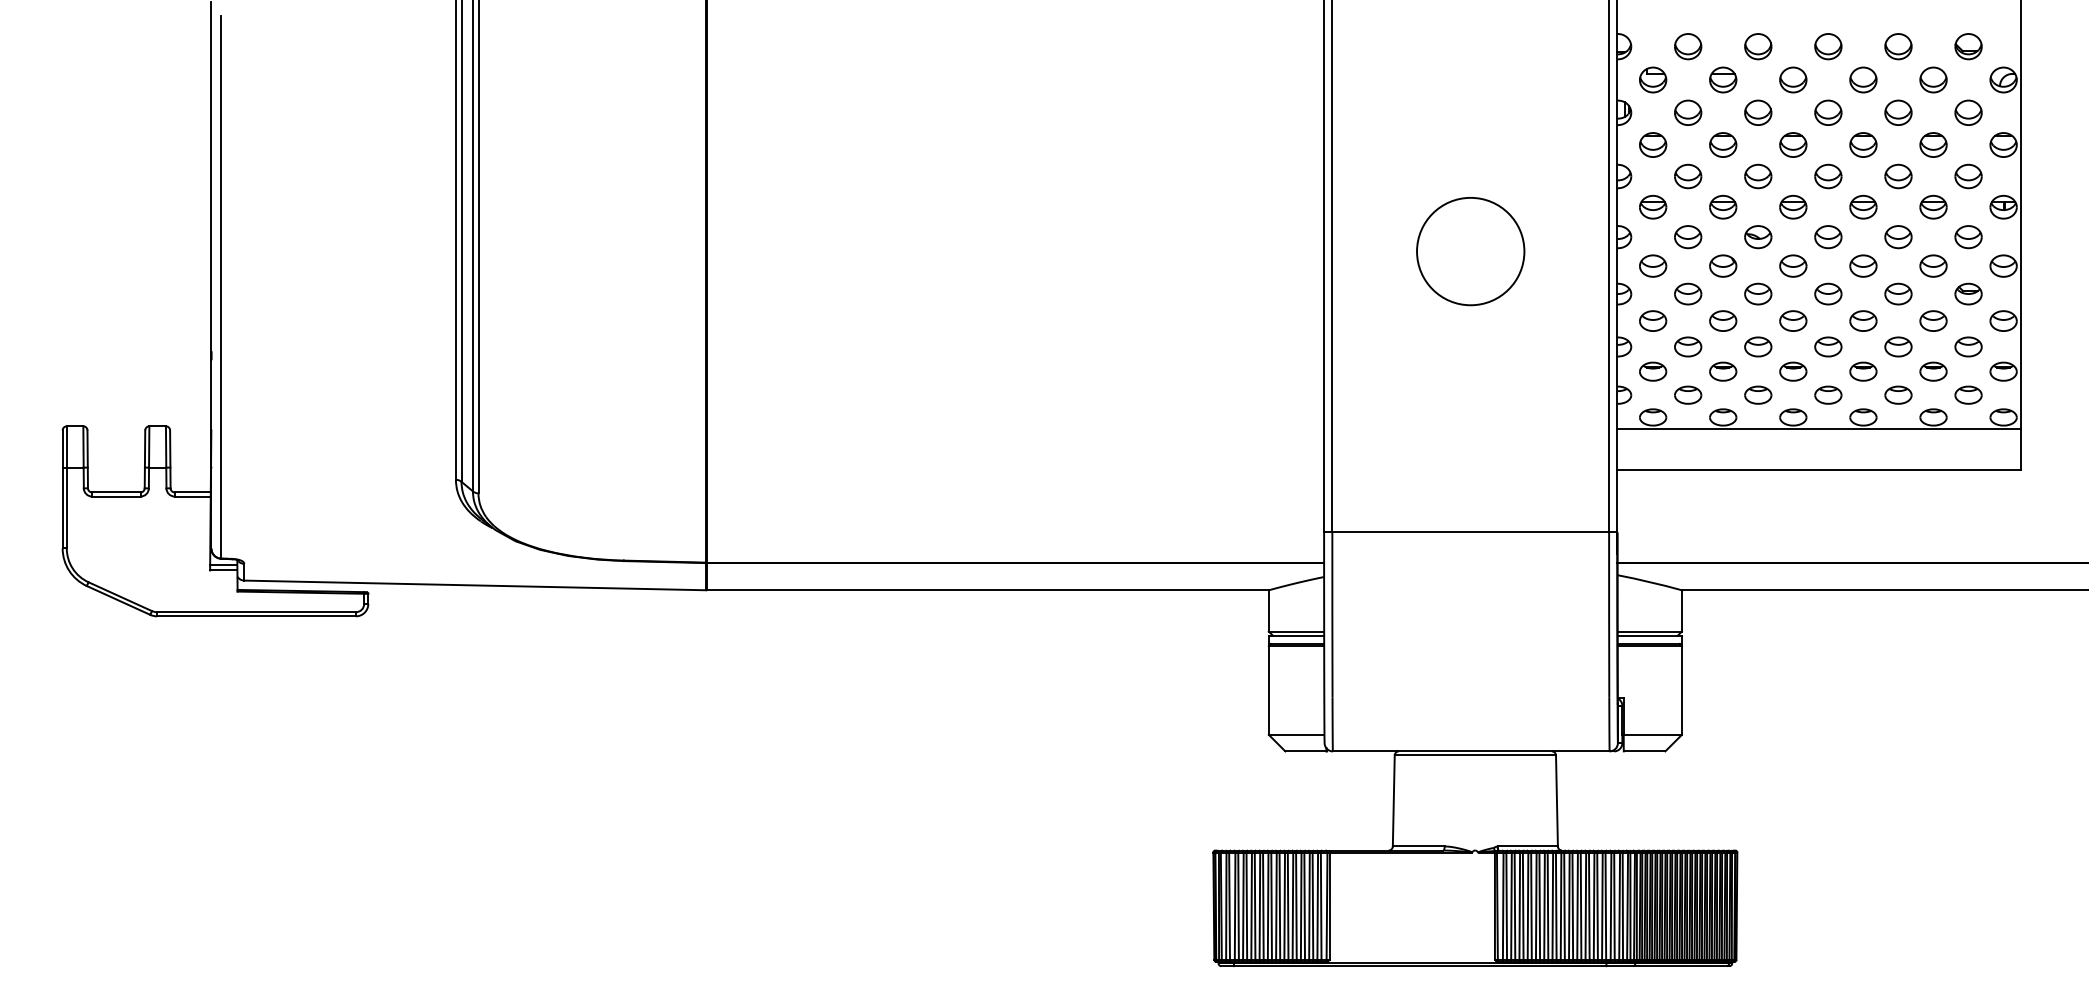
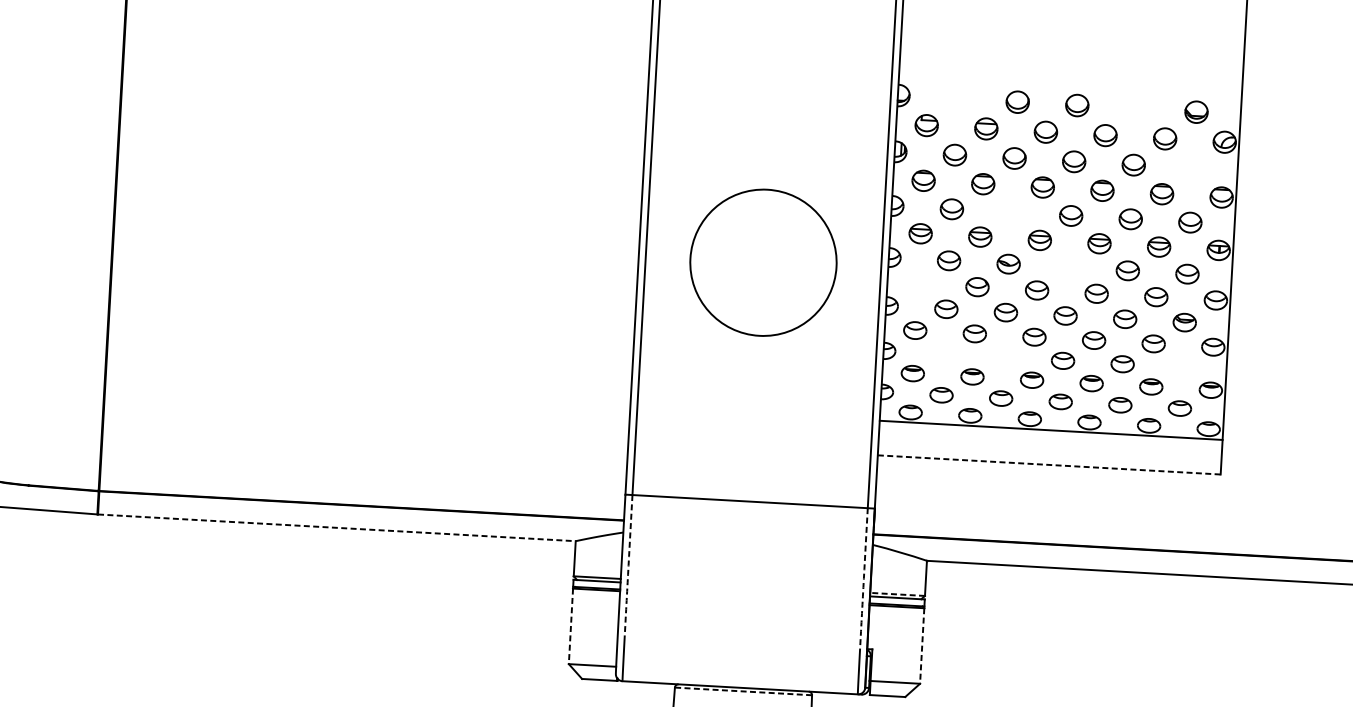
part: (1688, 46) -> (958, 98), removed
part: (1898, 46) -> (1136, 108), removed
part: (1968, 112) -> (1193, 168), removed
part: (1758, 176) -> (1011, 212), removed
part: (1828, 237) -> (1068, 267), removed
circle: (1470, 251) -> (763, 262), size x1.6
part: (1653, 265) -> (918, 283), removed
part: (1688, 346) -> (944, 353), removed
part: (1758, 346) -> (1003, 357), removed
part: (1968, 346) -> (1182, 367), removed
line: (1819, 469) -> (1049, 464), solid -> dashed
line: (987, 590) -> (336, 528), solid -> dashed
arc: (1332, 615) -> (628, 565), solid -> dashed
arc: (1609, 615) -> (864, 578), solid -> dashed
line: (1649, 631) -> (897, 594), solid -> dashed
line: (1268, 690) -> (570, 626), solid -> dashed
line: (1681, 690) -> (921, 646), solid -> dashed
line: (1475, 755) -> (743, 691), solid -> dashed

